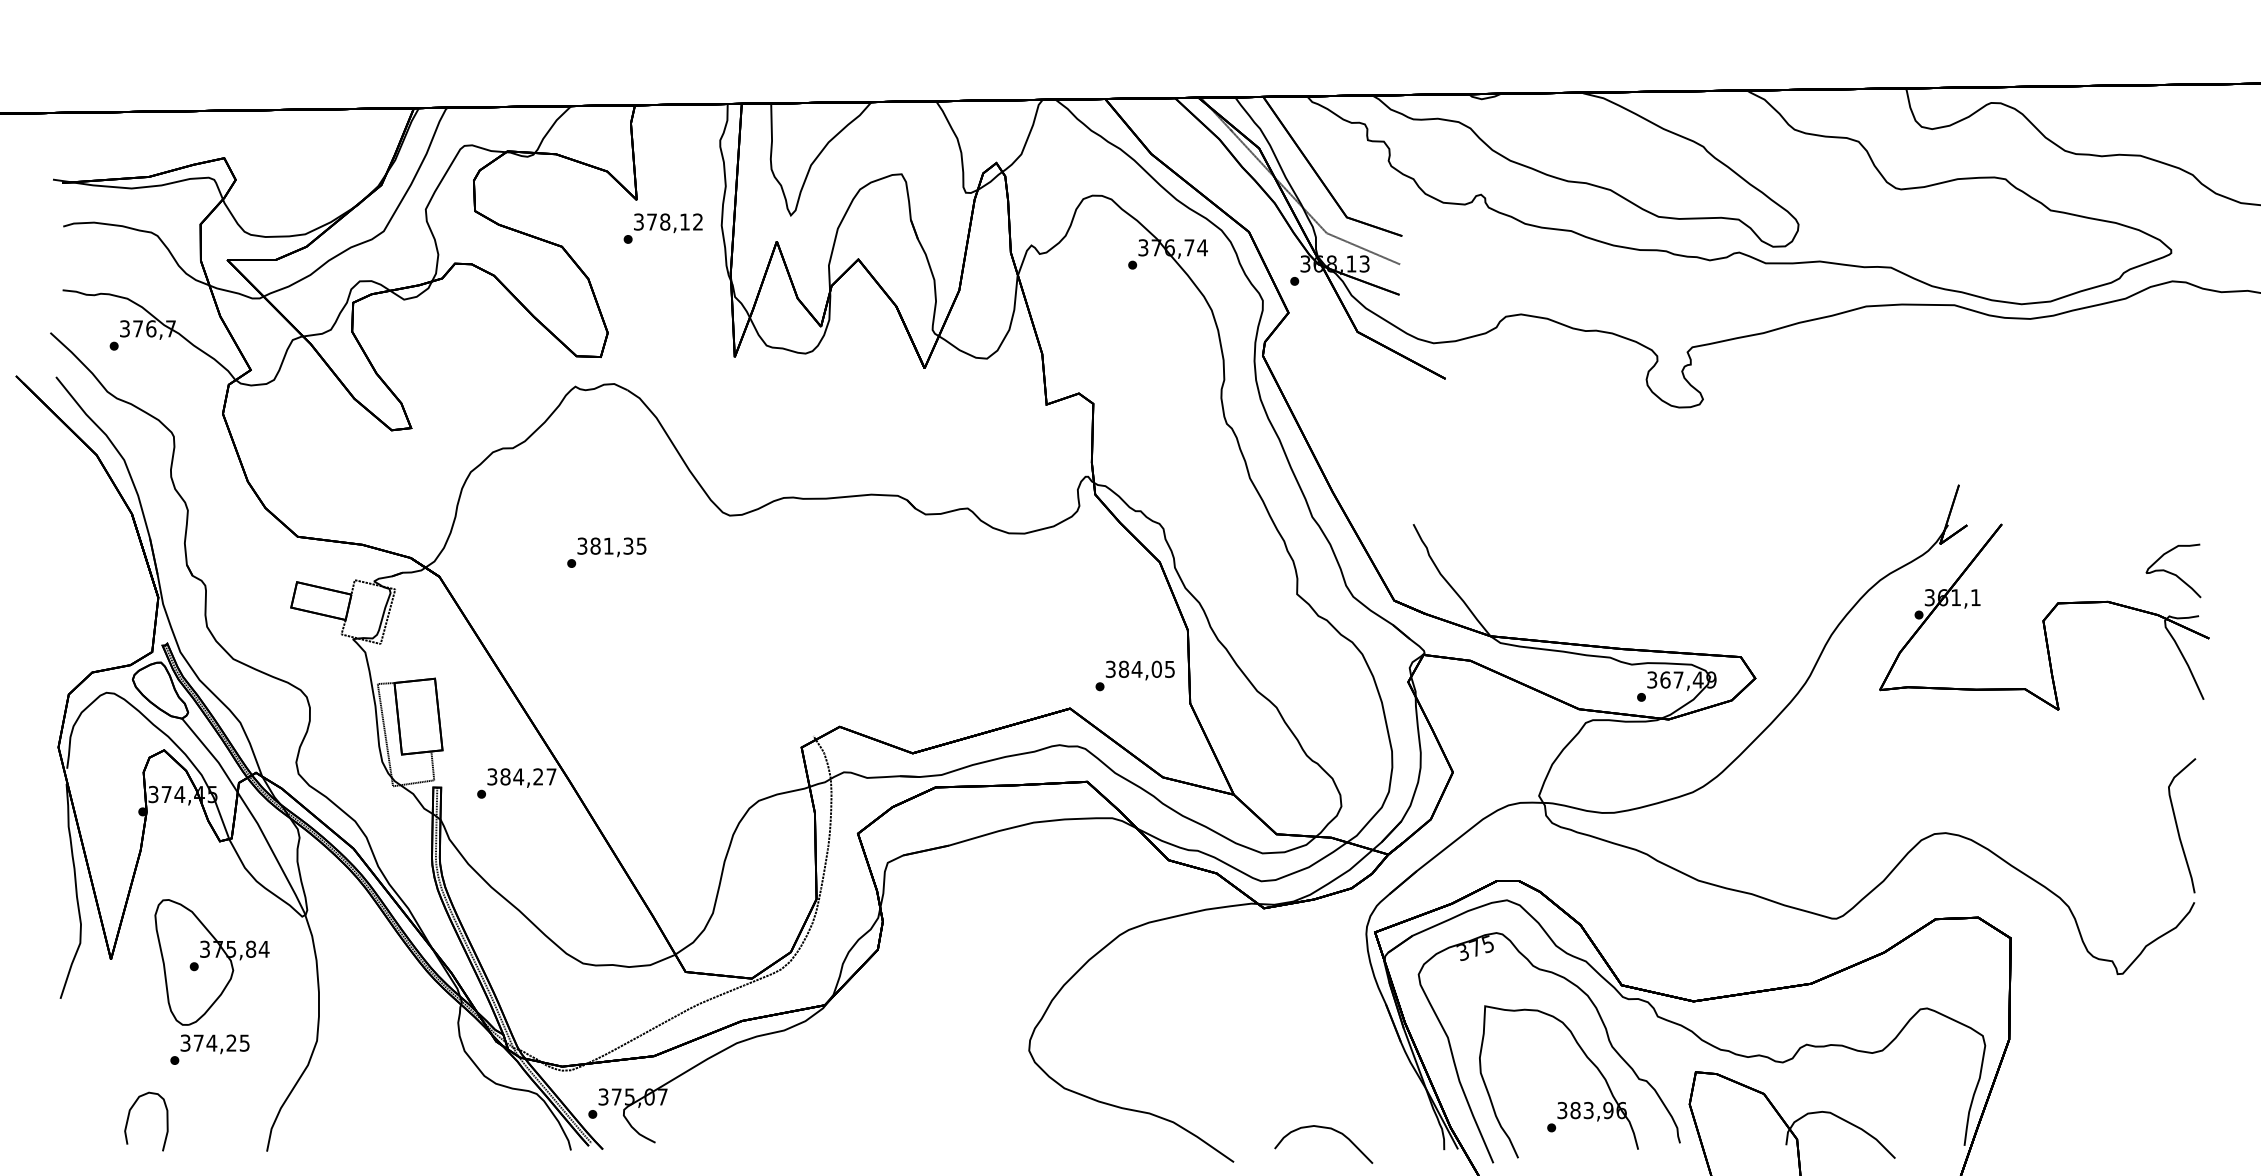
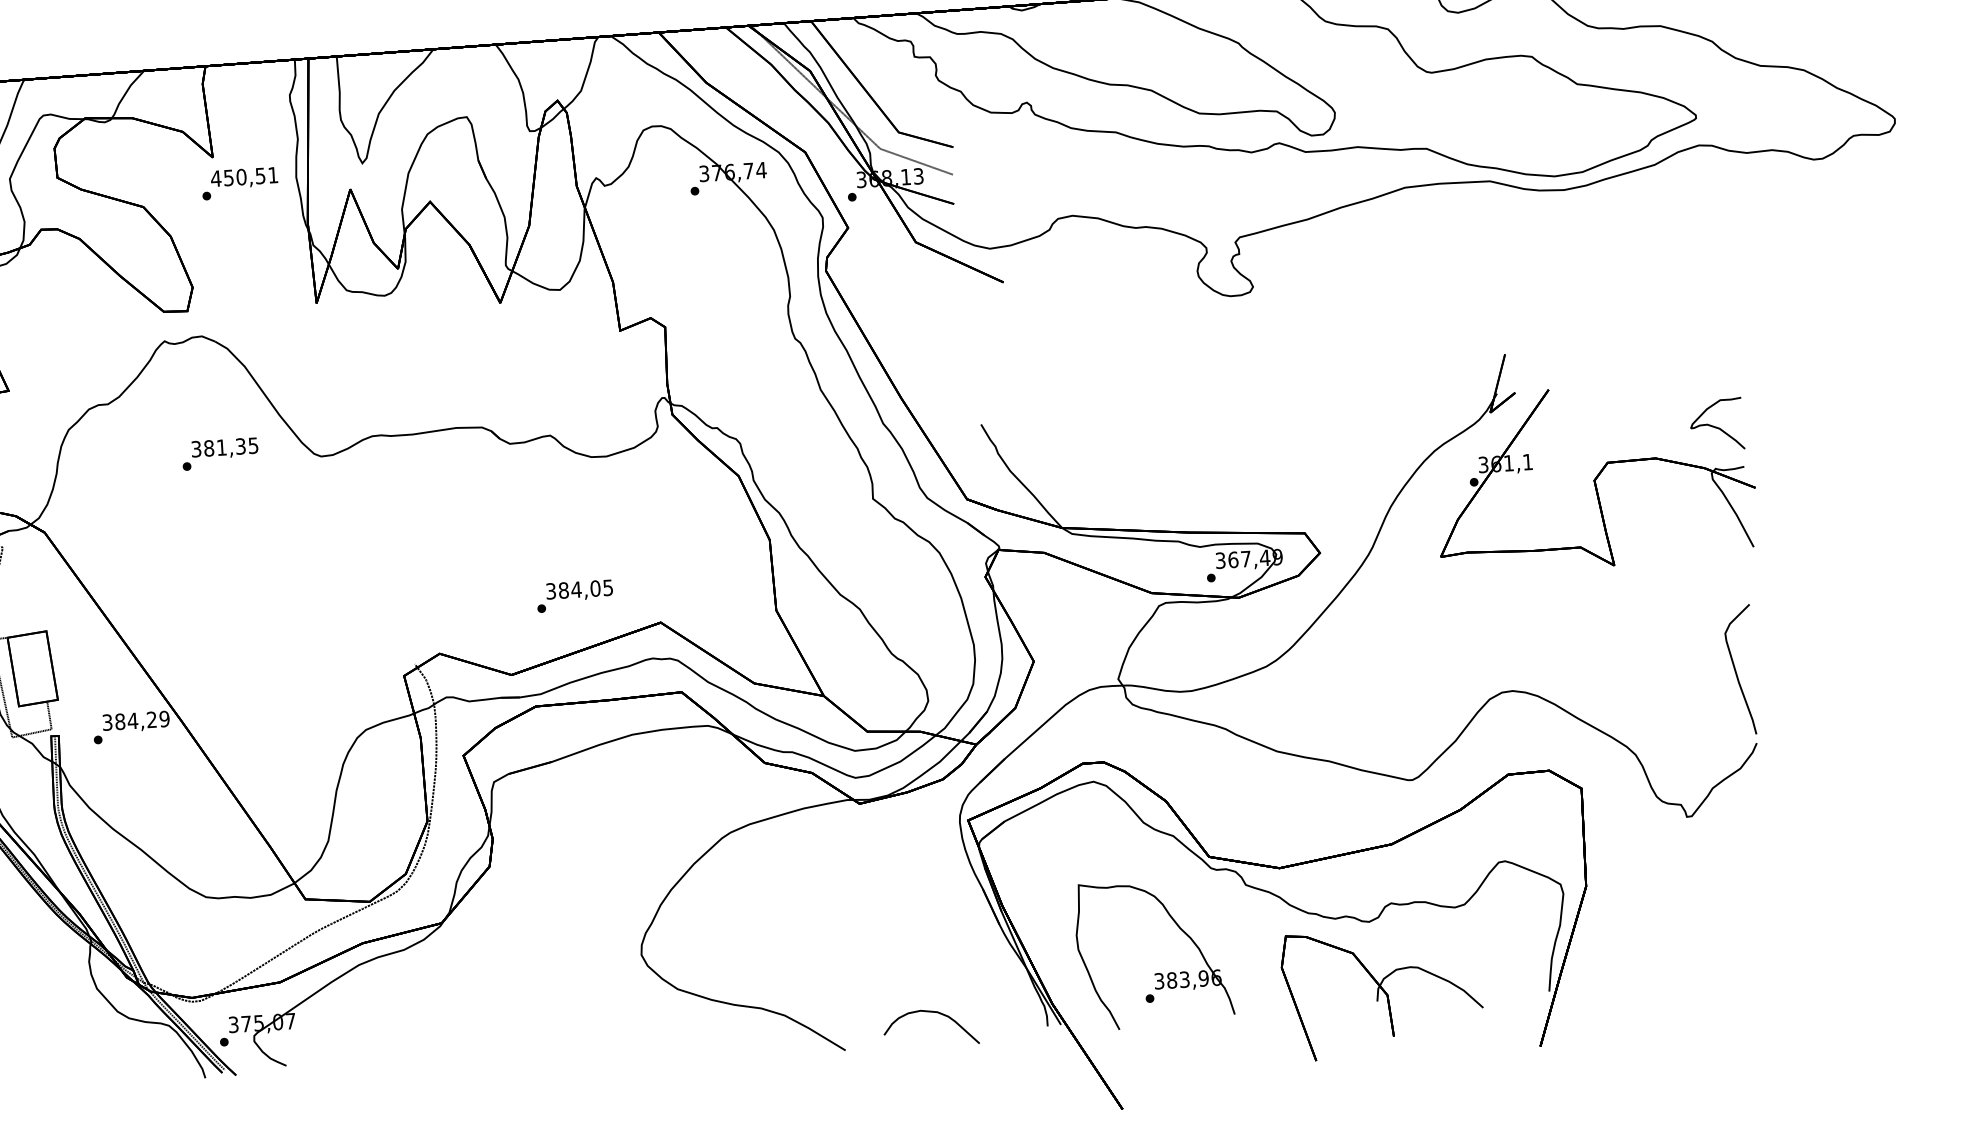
text: (667, 221) -> (243, 176), 378,12 -> 450,51
text: (606, 552) -> (220, 453), moved
text: (1134, 675) -> (574, 595), moved
text: (551, 776) -> (164, 718), 384,27 -> 384,29
part: (1603, 1026) -> (1194, 897), removed

